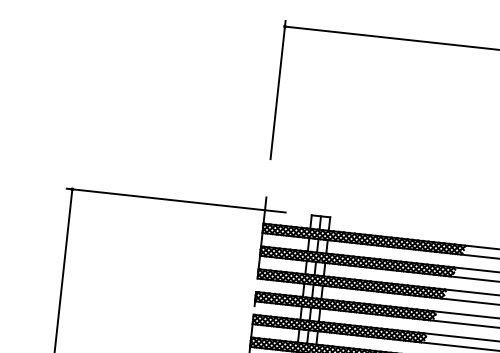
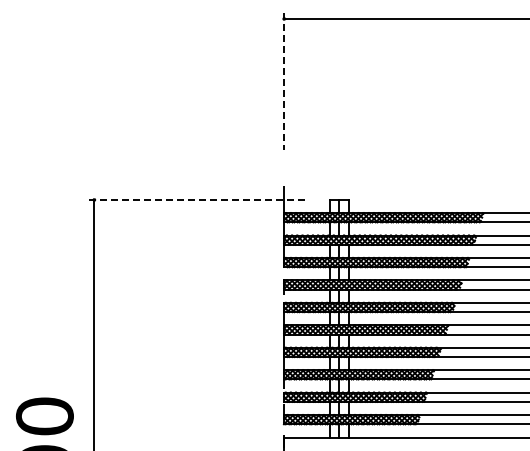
line: (278, 91) -> (284, 82), solid -> dashed
line: (176, 200) -> (196, 199), solid -> dashed

